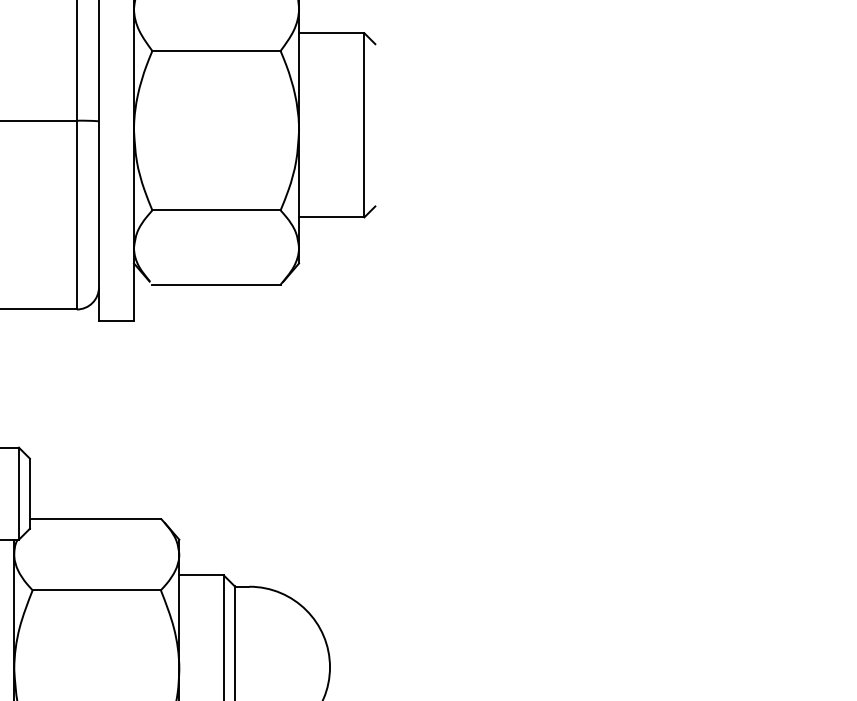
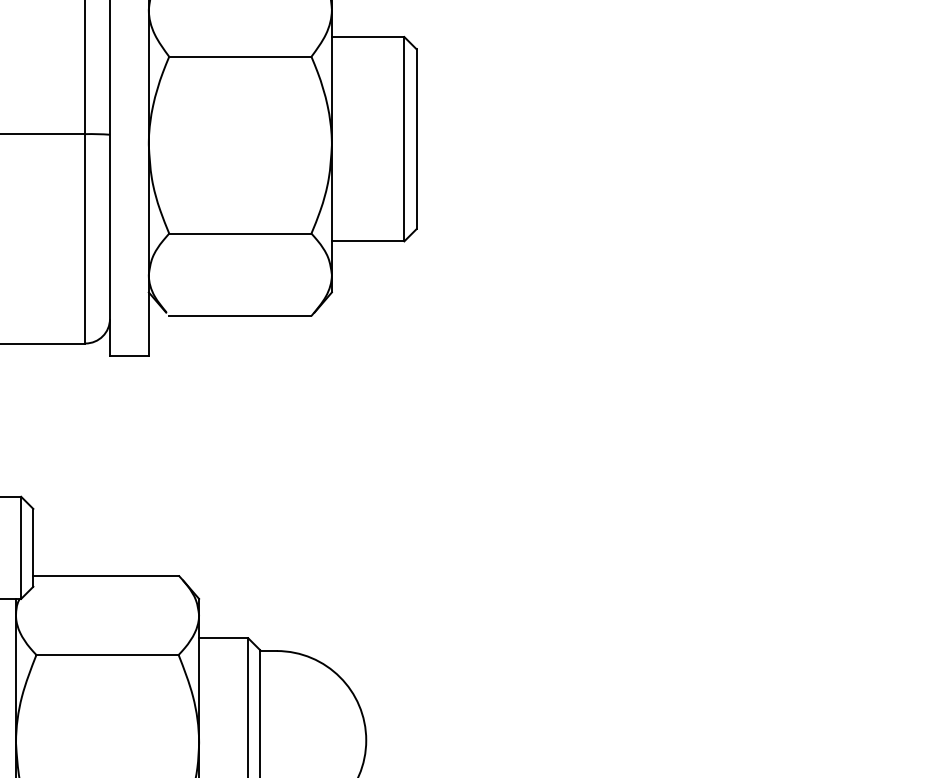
line: (375, 125) -> (416, 139), added

